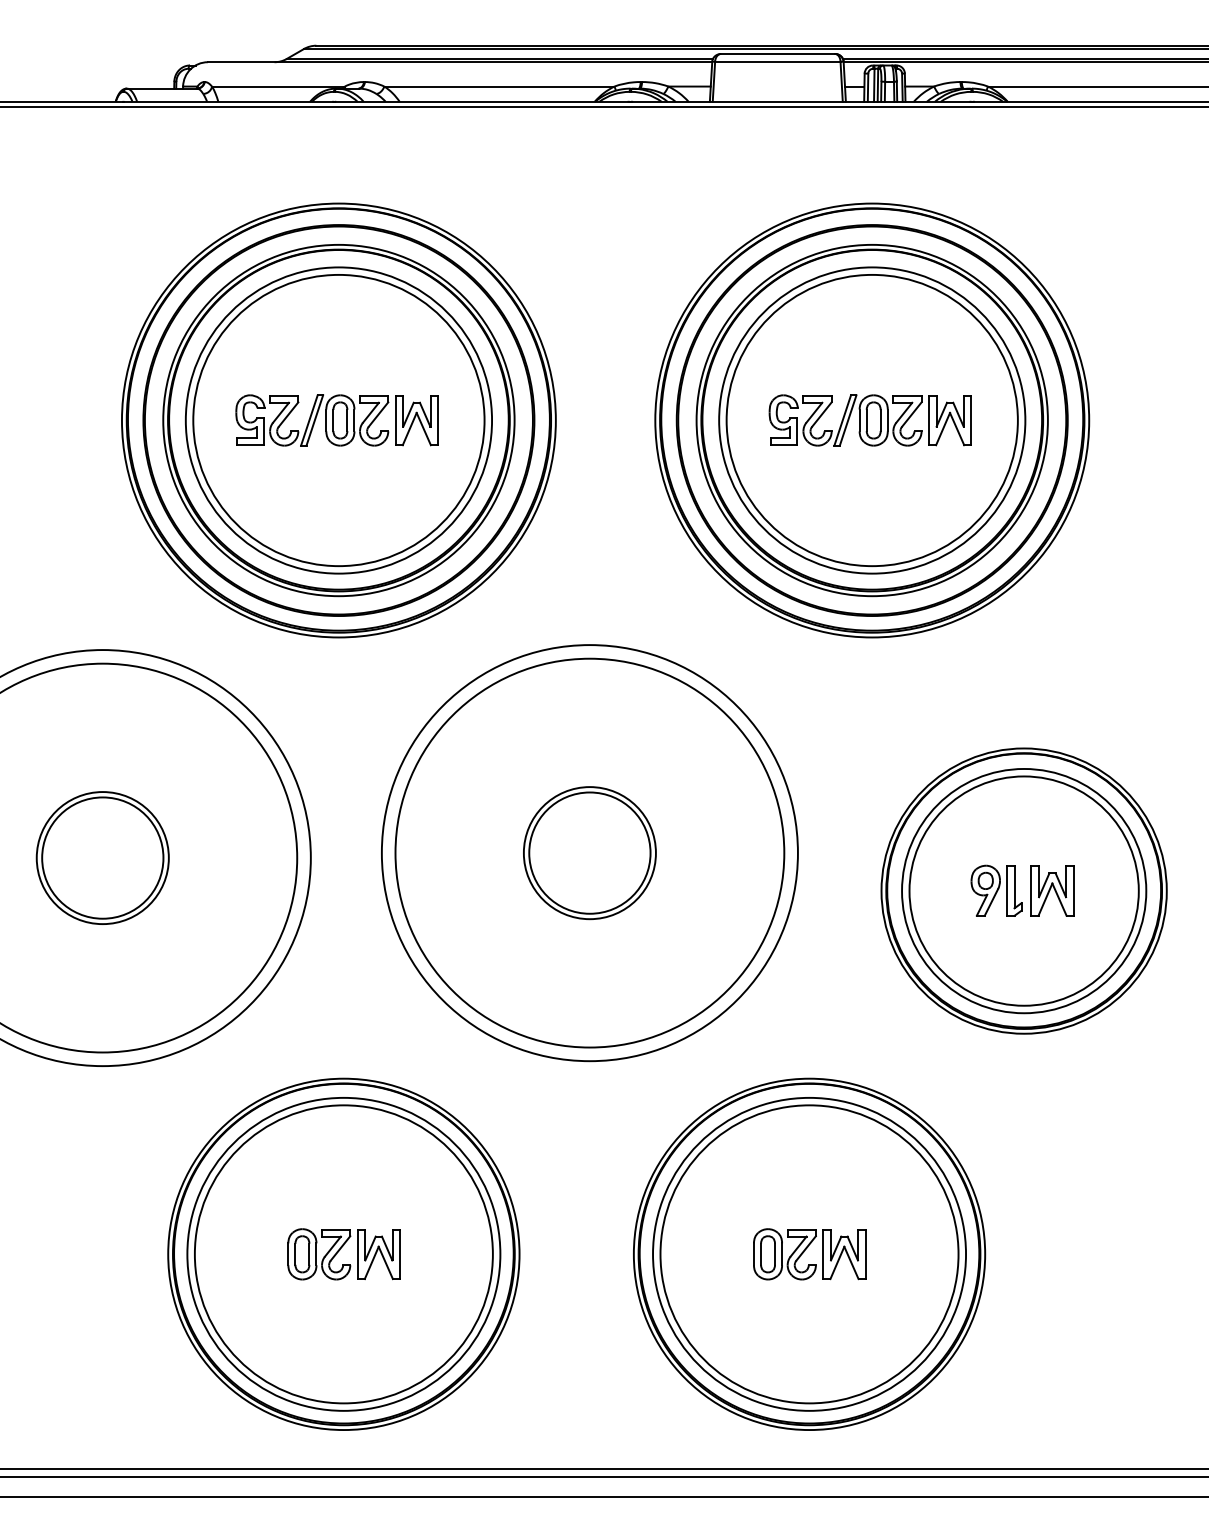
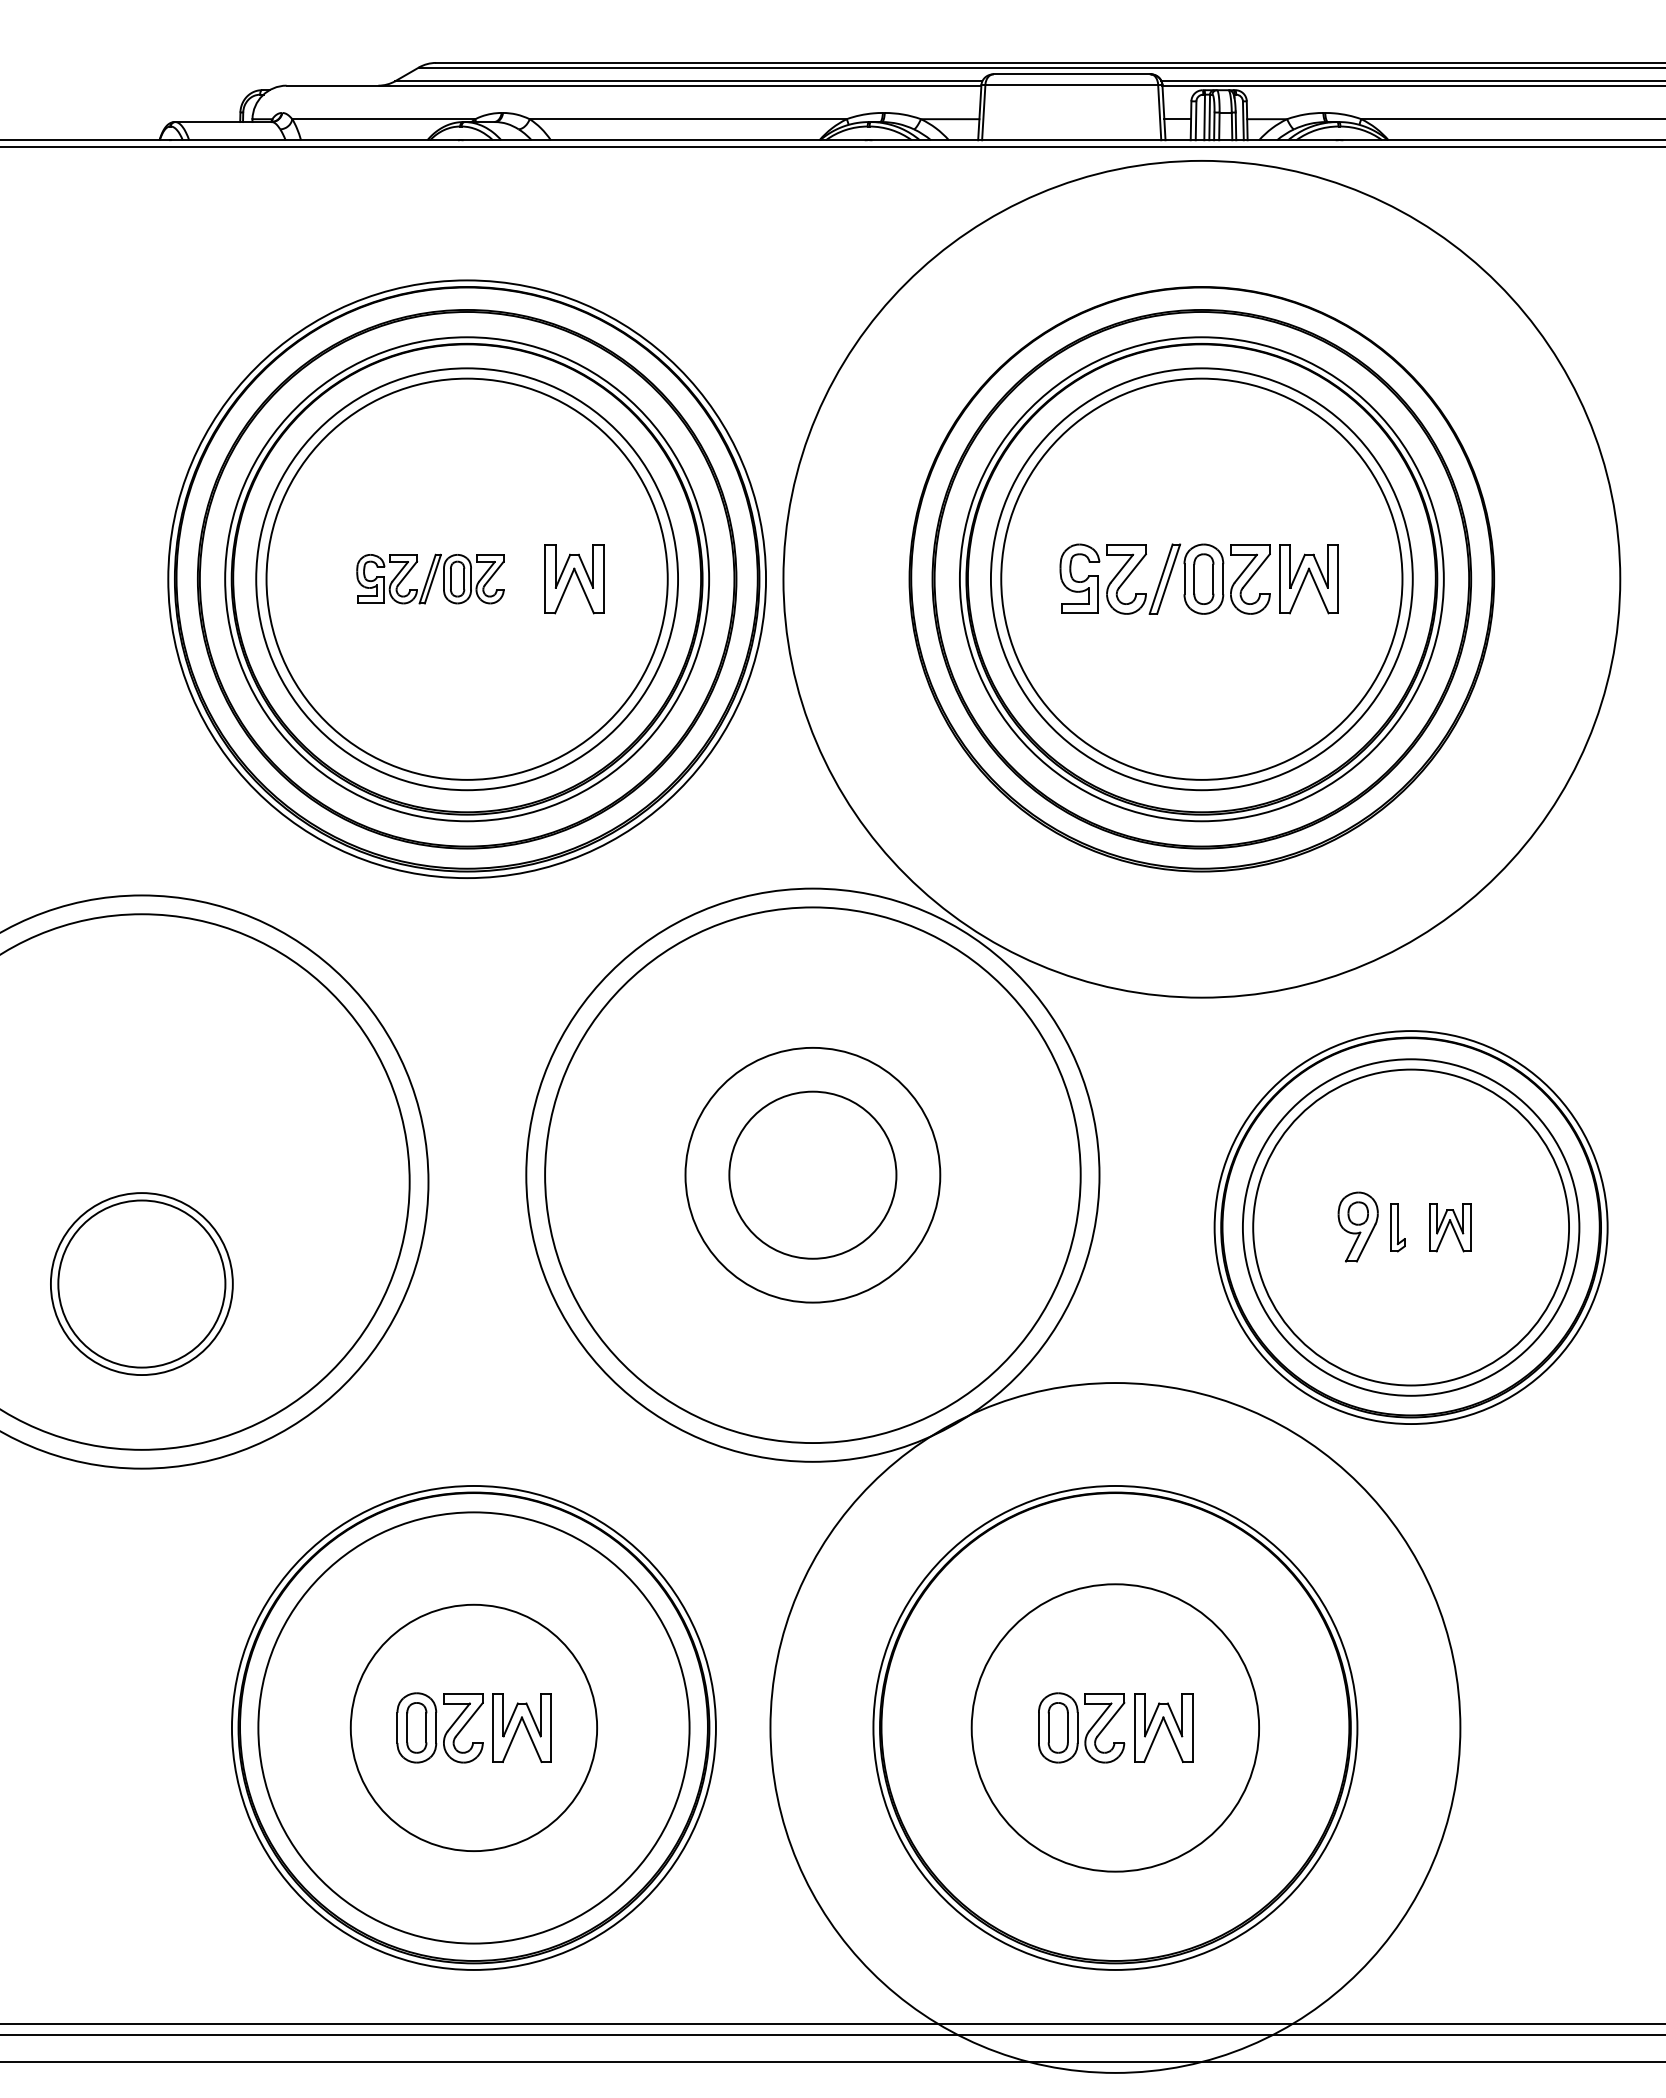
part: (312, 419) -> (430, 578), size x0.7
circle: (871, 420) -> (1201, 579), size x1.4
circle: (589, 853) -> (812, 1175), size x1.4
part: (102, 857) -> (141, 1283), moved
part: (1014, 891) -> (1397, 1227), size x0.7
part: (1052, 891) -> (1449, 1227), size x0.7
circle: (343, 1254) -> (473, 1727), size x0.6
circle: (809, 1254) -> (1115, 1727), size x0.7
circle: (809, 1254) -> (1115, 1727), size x1.6

